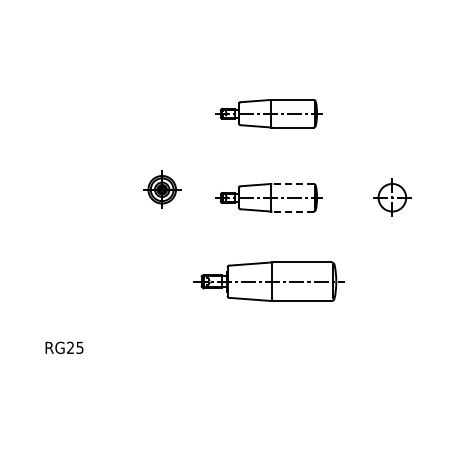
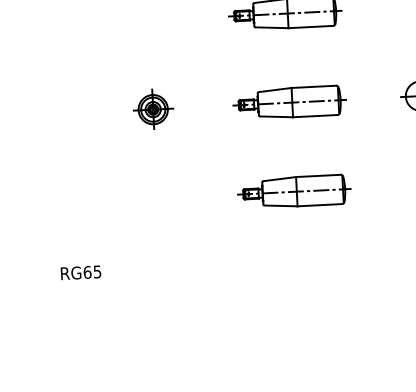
line: (292, 183) -> (313, 86), dashed -> solid
part: (162, 189) -> (153, 109), moved
line: (292, 211) -> (315, 116), dashed -> solid
part: (268, 281) -> (293, 191), size x0.71
text: (70, 347) -> (87, 272), RG25 -> RG65

